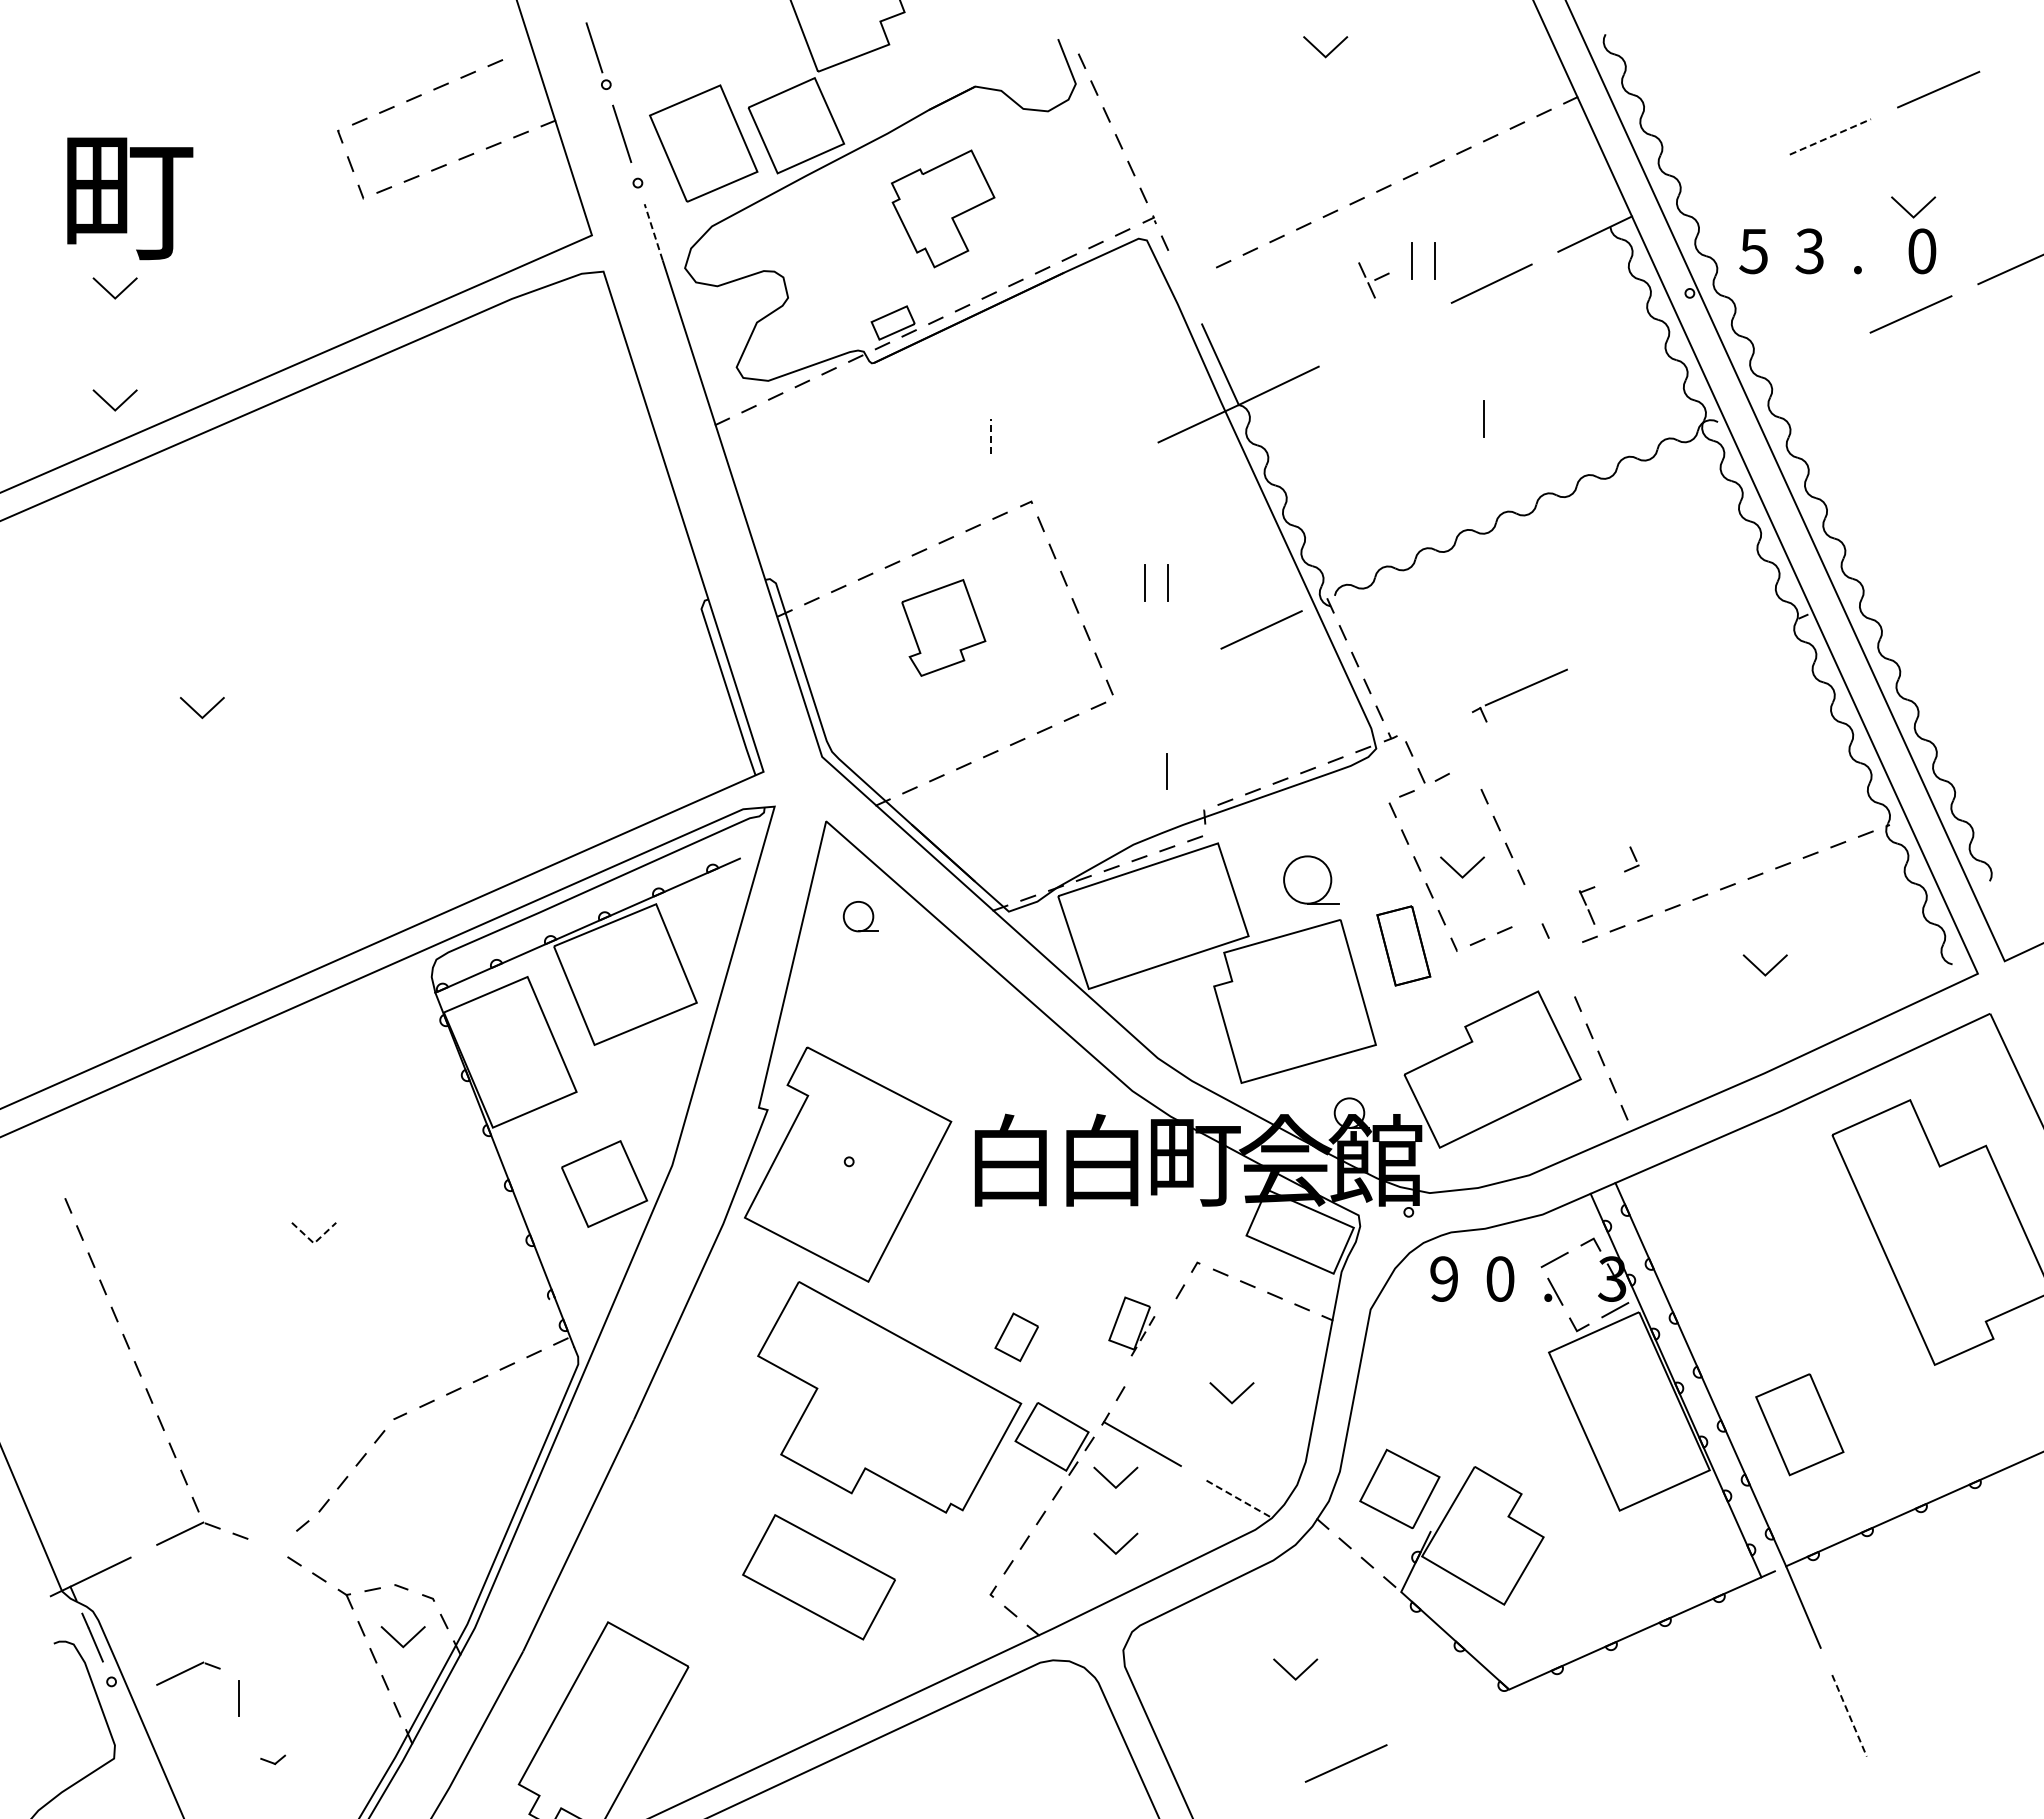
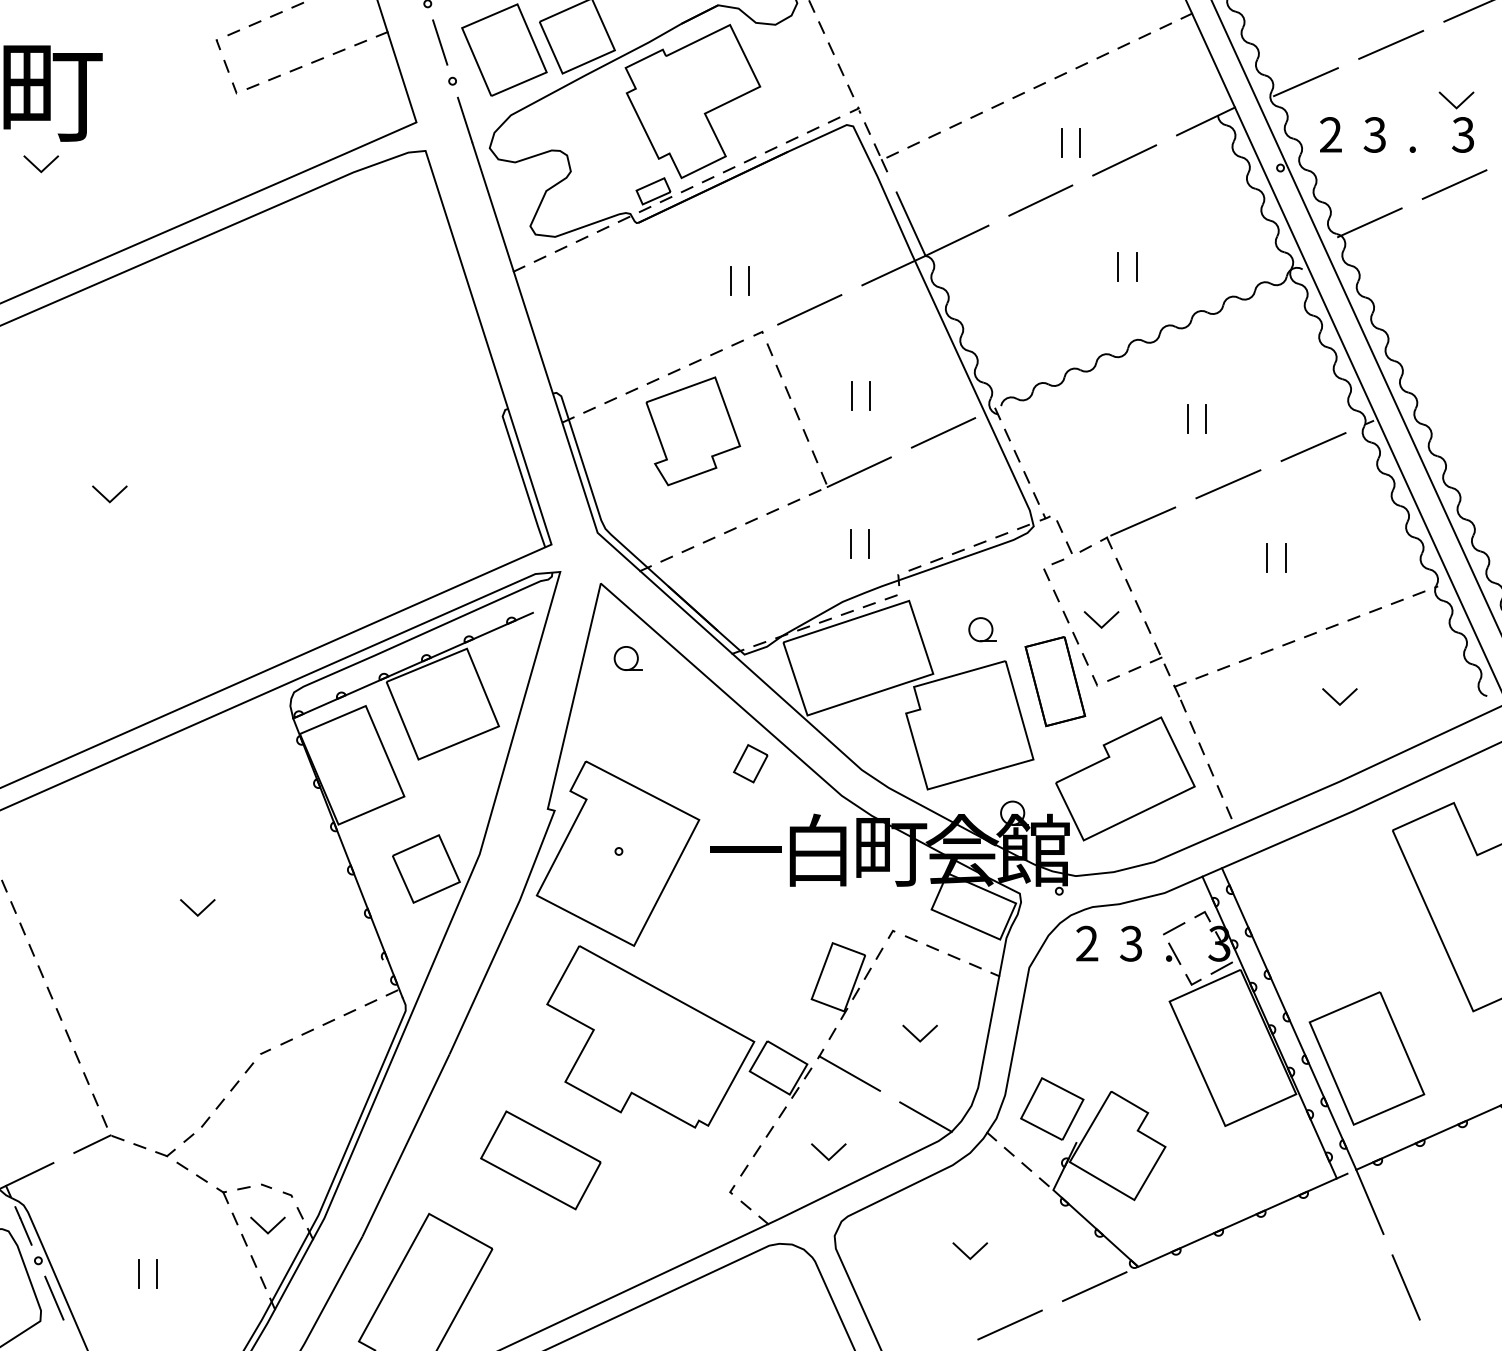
line: (1830, 136) -> (1391, 44), dashed -> solid
line: (1721, 183) -> (1305, 81), added
part: (942, 208) -> (692, 101), size x1.67
line: (653, 232) -> (464, 120), dashed -> solid
text: (1753, 251) -> (1330, 135), 5 -> 2
text: (1921, 251) -> (1462, 135), 0 -> 3
part: (1373, 280) -> (885, 157), moved
line: (1385, 334) -> (1040, 200), added
line: (1802, 362) -> (1369, 222), added
line: (110, 404) -> (37, 255), removed
line: (1507, 418) -> (1137, 266), added
line: (991, 436) -> (730, 280), dashed -> solid
line: (1014, 436) -> (749, 280), added
line: (1091, 473) -> (809, 309), added
line: (1571, 611) -> (1187, 418), added
line: (1595, 611) -> (1206, 418), added
part: (943, 627) -> (693, 430), size x1.43
line: (1731, 647) -> (1313, 446), added
line: (1154, 679) -> (859, 471), added
line: (1623, 694) -> (1228, 483), added
part: (1519, 695) -> (1137, 527), moved
line: (1143, 770) -> (850, 543), added
line: (1672, 789) -> (1266, 558), added
line: (1696, 789) -> (1285, 558), added
part: (1631, 859) -> (1155, 652), moved
part: (1311, 879) -> (982, 629), size x0.62
part: (1587, 905) -> (1180, 696), moved
part: (1403, 945) -> (1055, 681), size x1.43
text: (1010, 1159) -> (745, 849), 白 -> 一
line: (314, 1243) -> (198, 915), dashed -> solid
text: (1444, 1278) -> (1087, 943), 9 -> 2
text: (1499, 1278) -> (1130, 943), 0 -> 3
part: (1131, 1326) -> (841, 981), size x1.67
part: (1016, 1337) -> (750, 763), moved
part: (1799, 1424) -> (1366, 1058), size x1.67
line: (1110, 1481) -> (824, 1103), removed
line: (1239, 1499) -> (926, 1117), dashed -> solid
part: (818, 1577) -> (540, 1160), moved
part: (188, 1673) -> (98, 1254), removed
line: (262, 1697) -> (157, 1273), added
line: (1453, 1714) -> (1094, 1286), added
line: (1849, 1716) -> (1406, 1288), dashed -> solid
line: (131, 1729) -> (54, 1298), added
part: (273, 1759) -> (165, 1152), moved

